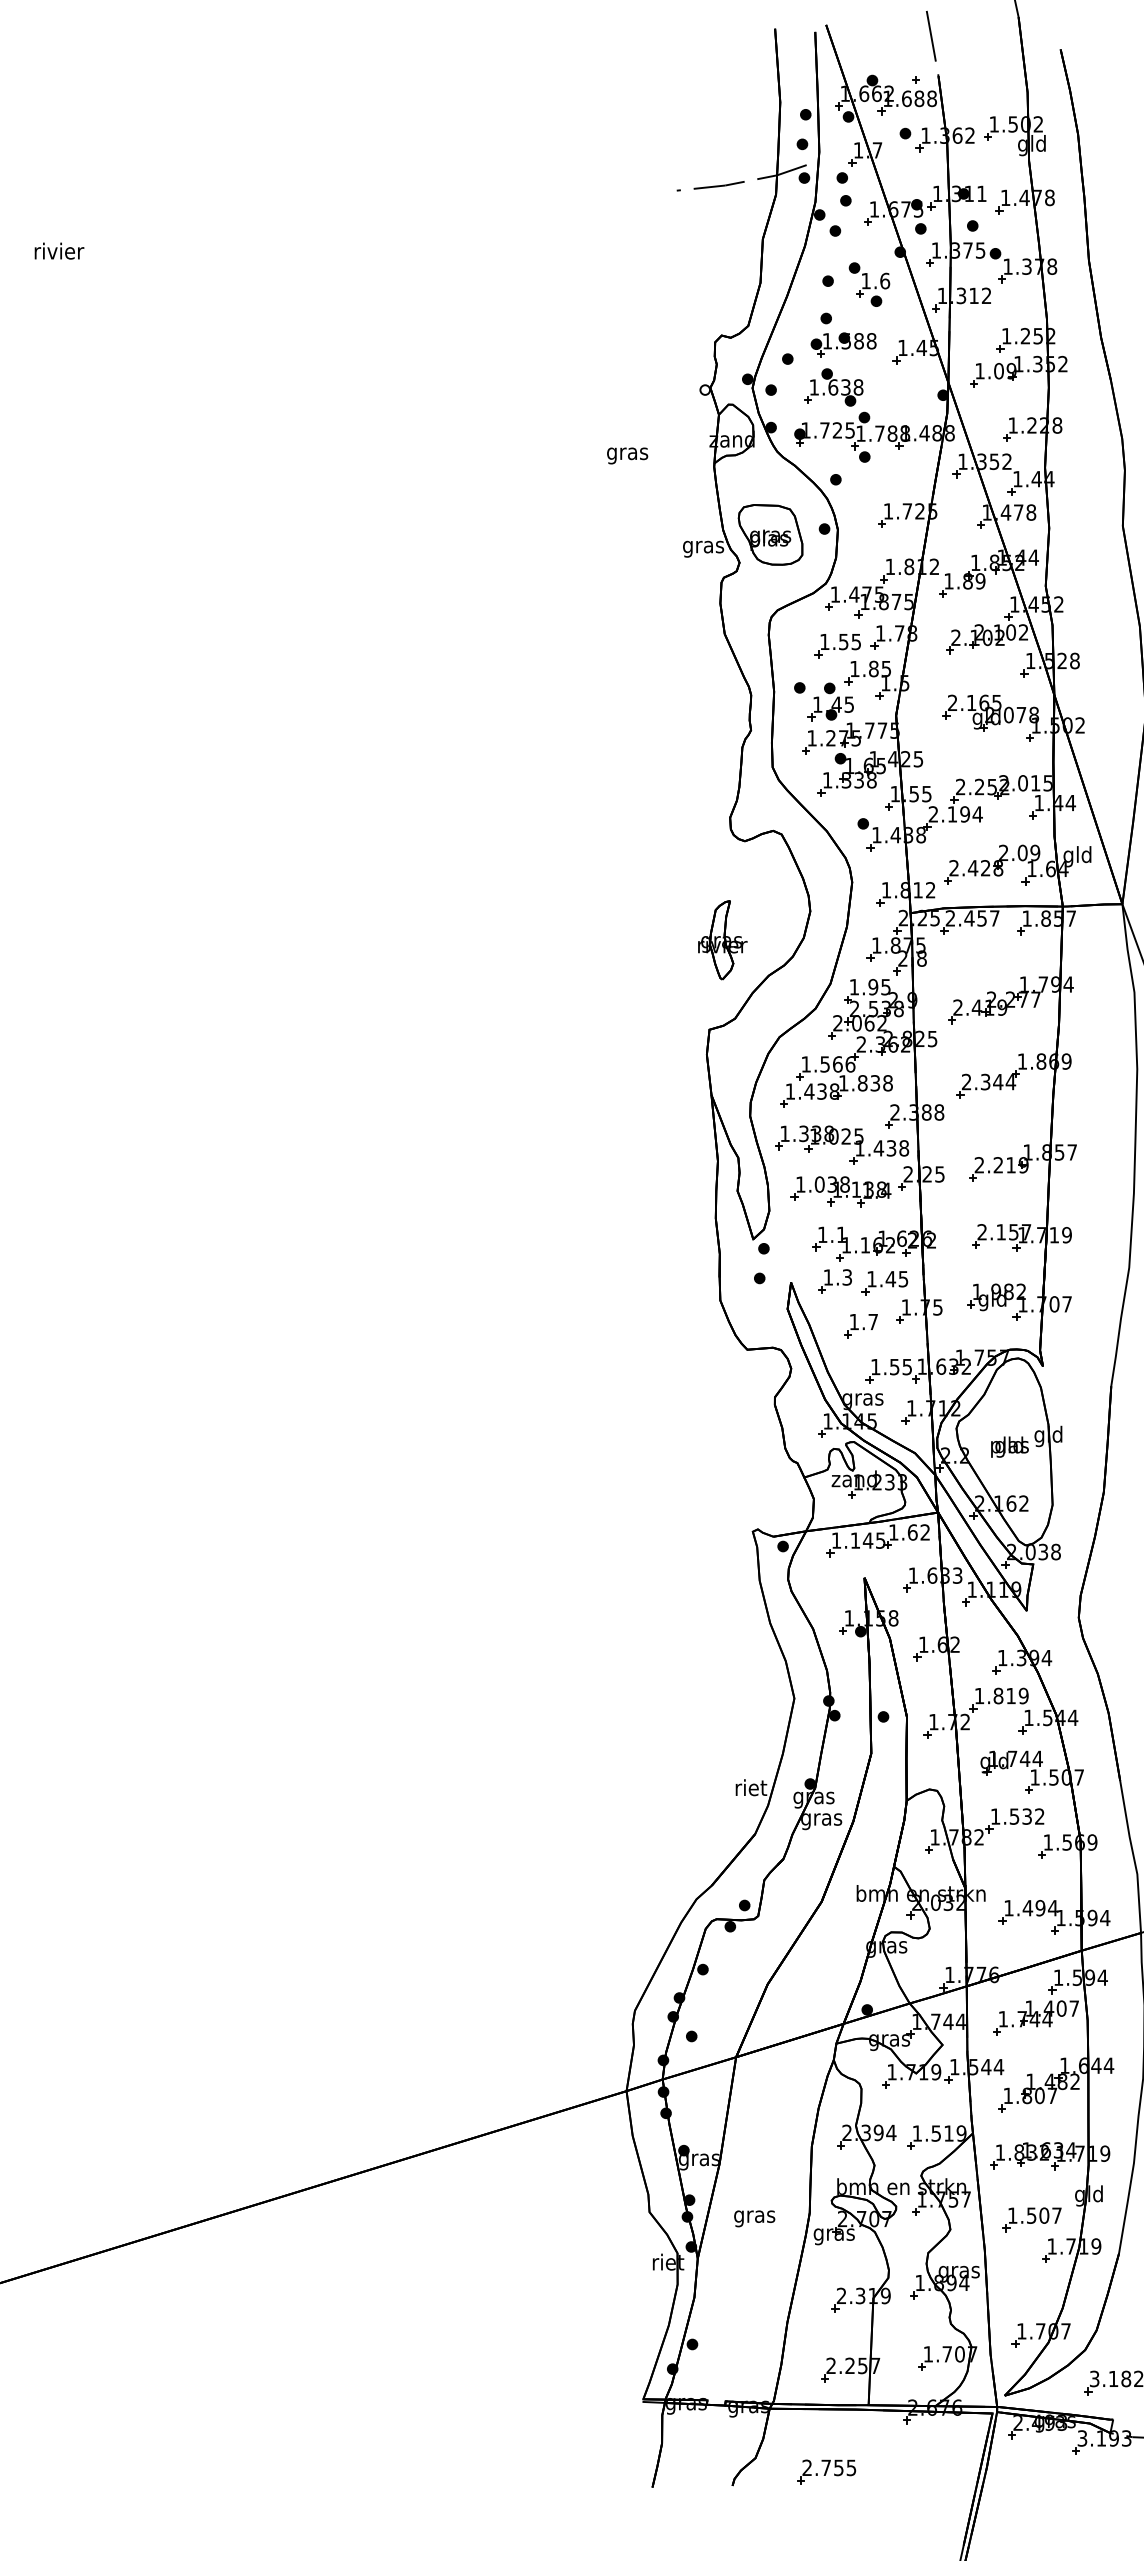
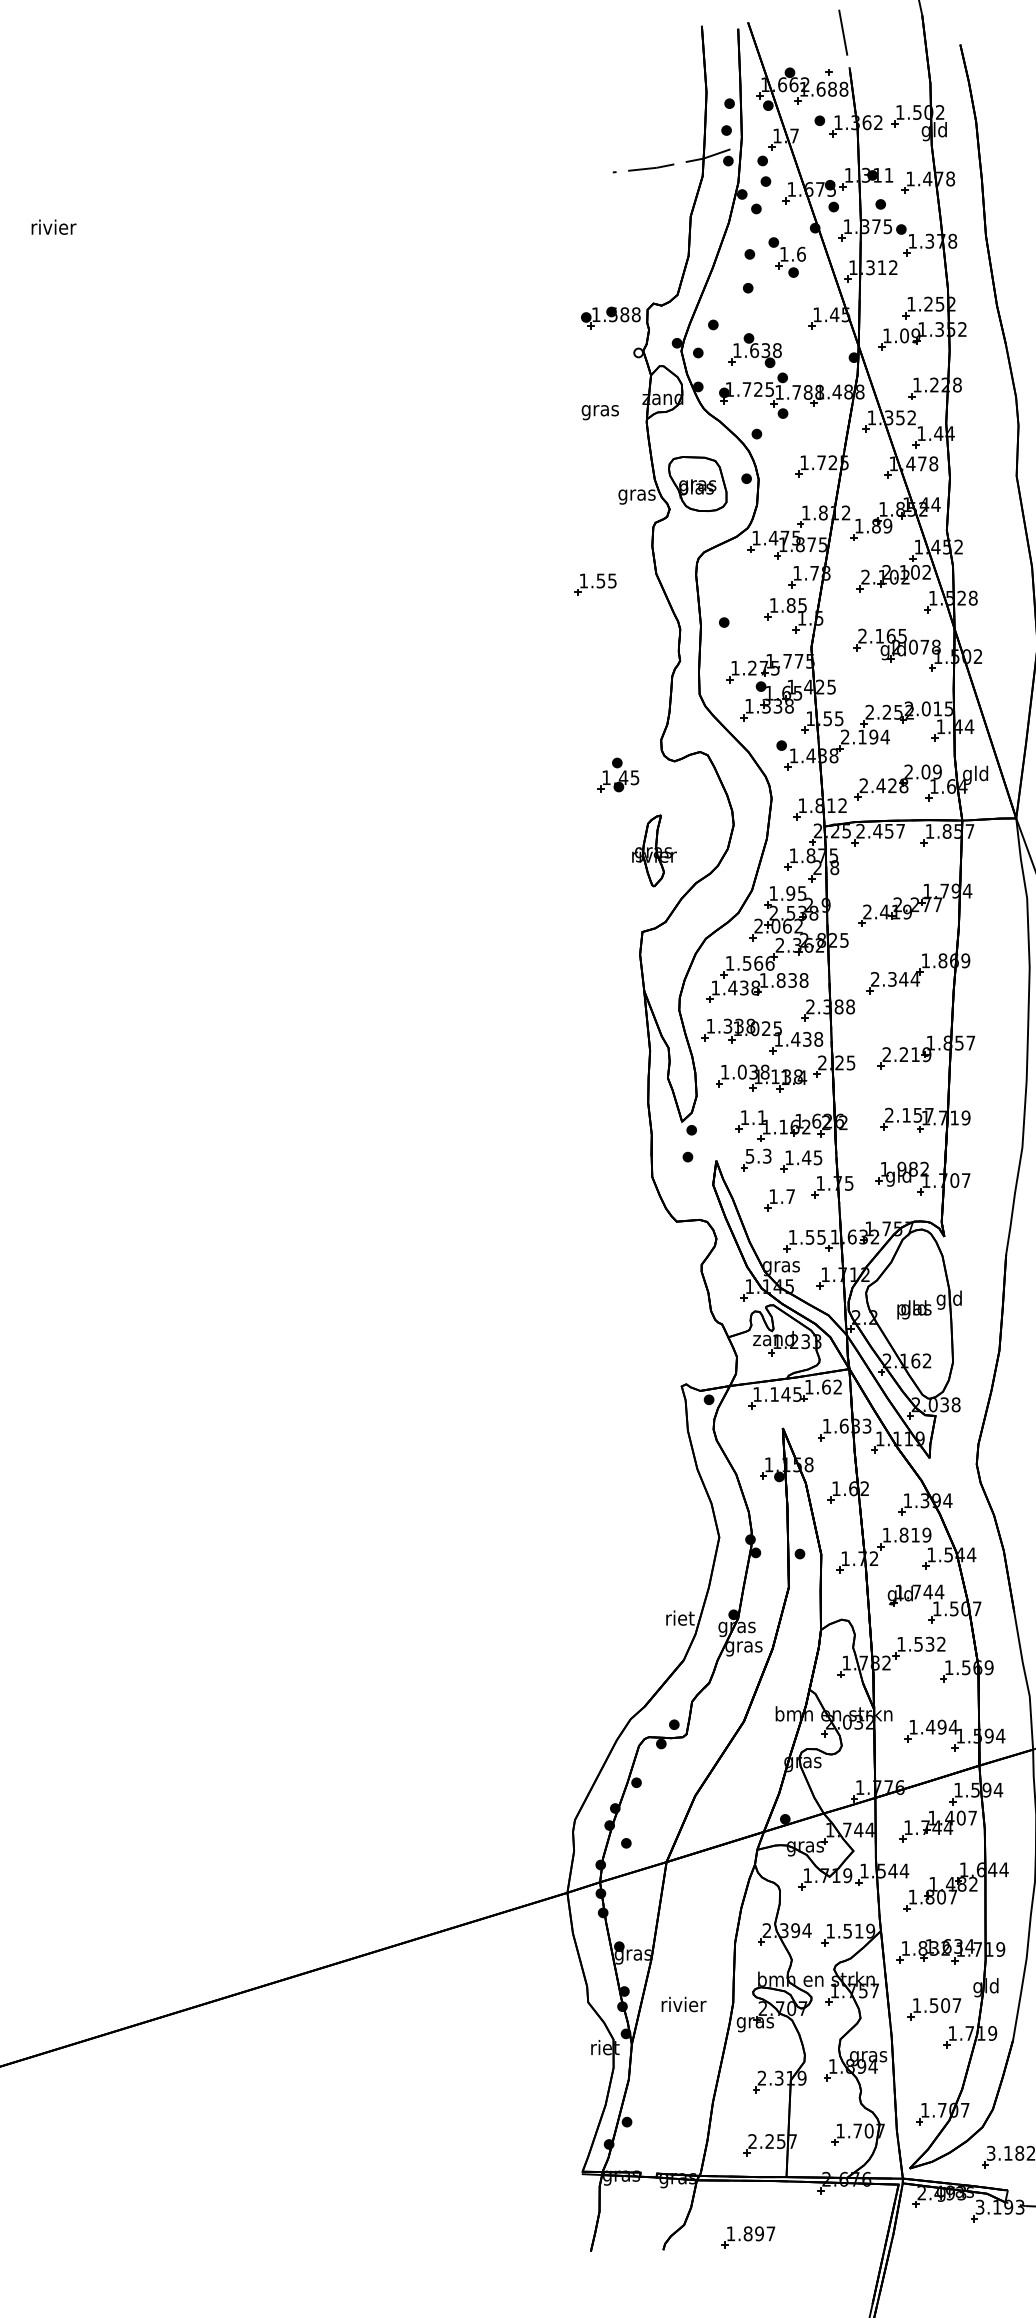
part: (843, 344) -> (610, 317), moved
text: (626, 455) -> (599, 412), moved
part: (837, 645) -> (595, 584), moved
part: (831, 701) -> (618, 774), moved
text: (827, 1277) -> (749, 1156), 1.3 -> 5.3
text: (754, 2216) -> (683, 2006), gras -> rivier
text: (828, 2467) -> (750, 2233), 2.755 -> 1.897

